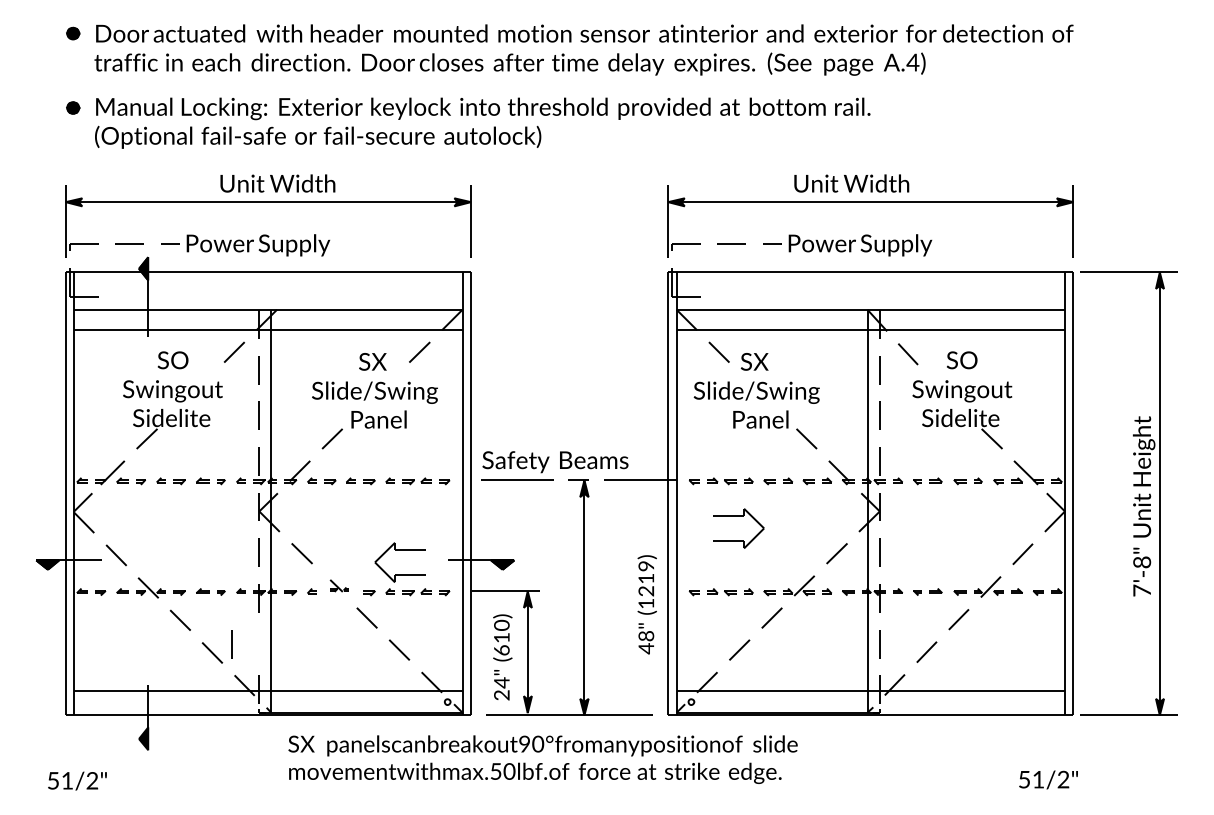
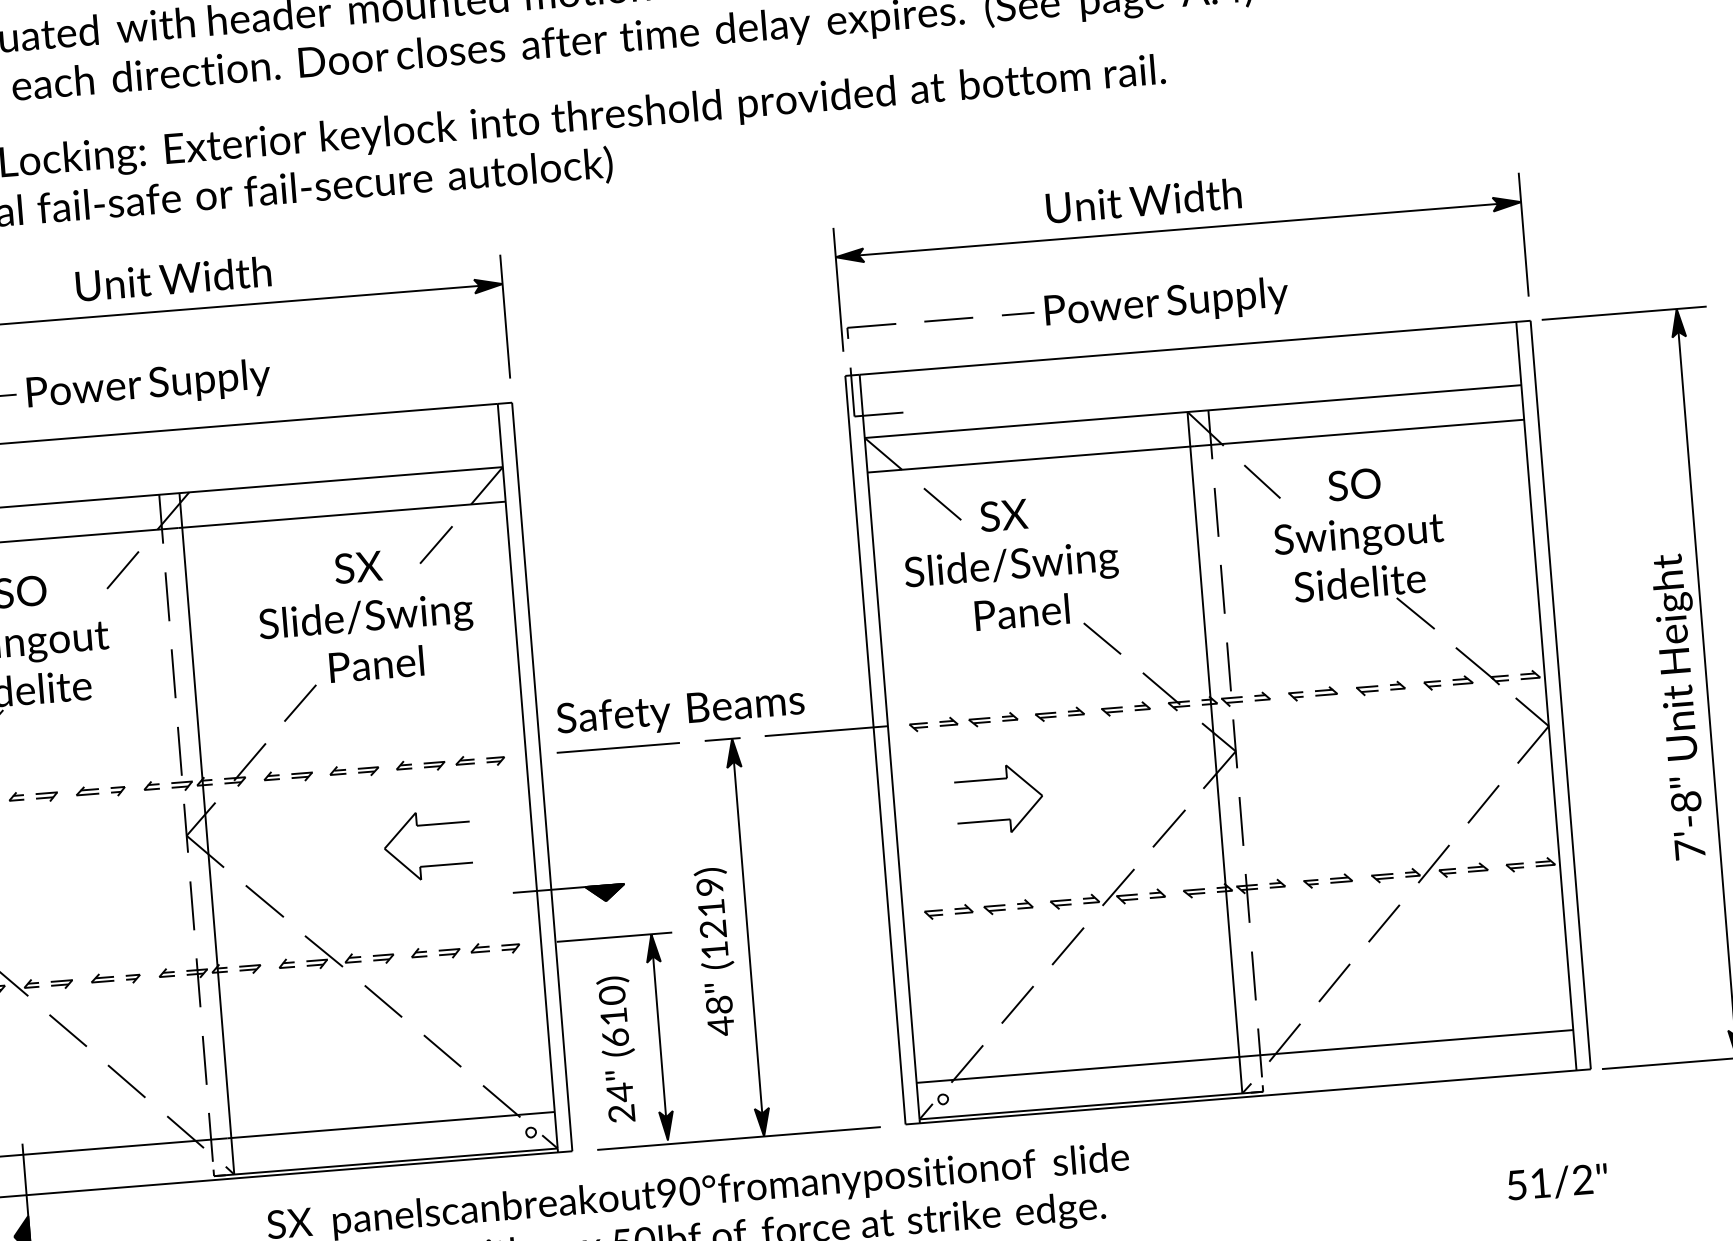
part: (399, 550) -> (424, 825), moved
part: (339, 585) -> (332, 950), size x1.67
text: (646, 604) -> (715, 951), moved
line: (231, 644) -> (203, 1060), moved

